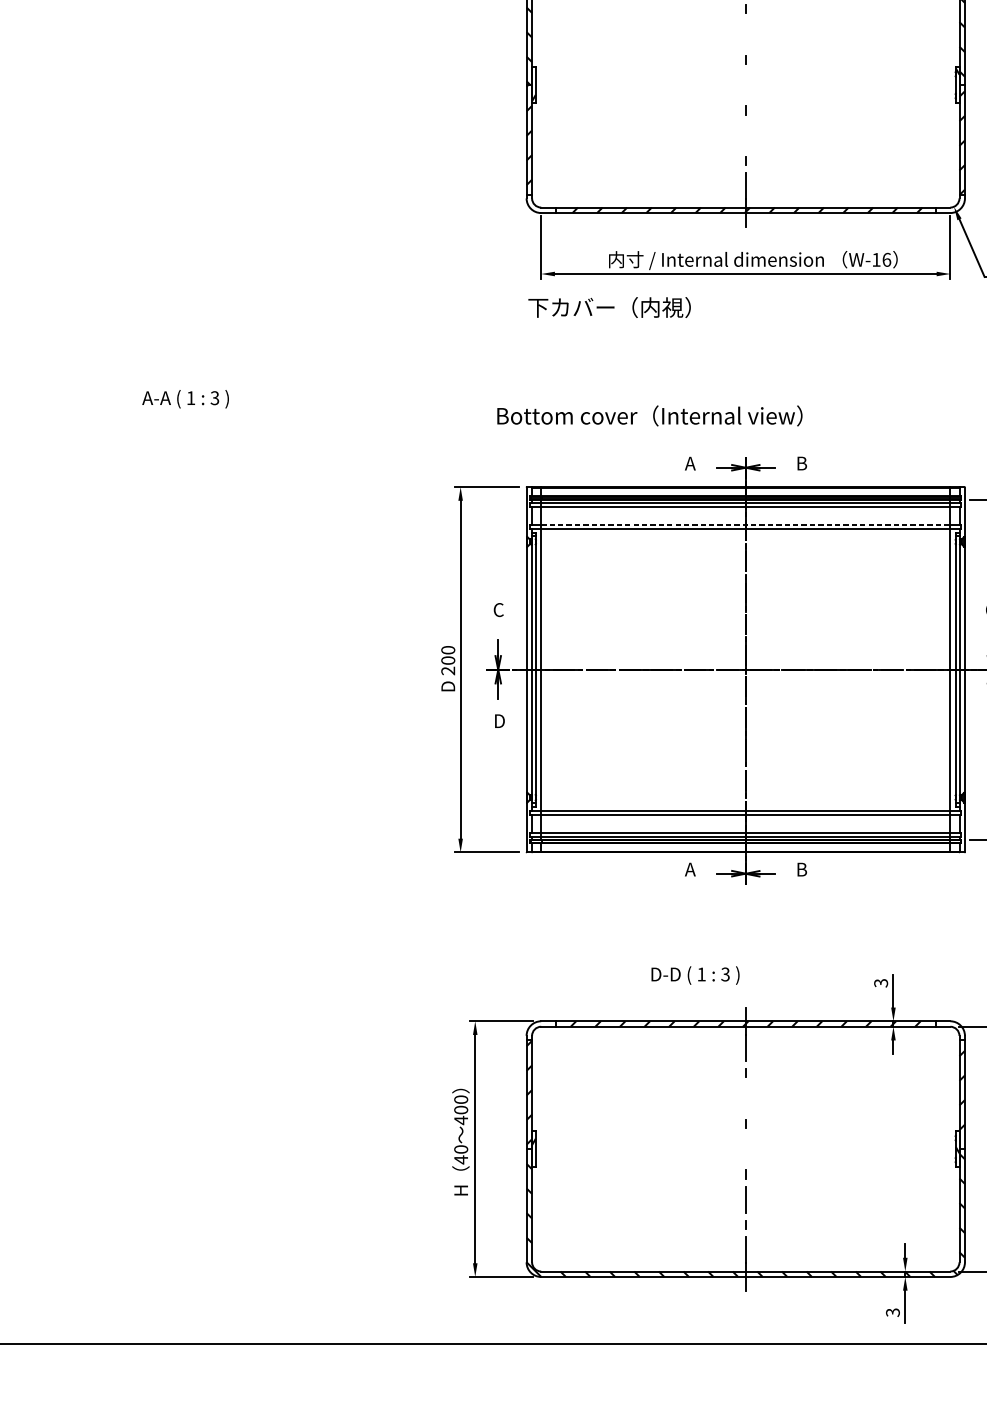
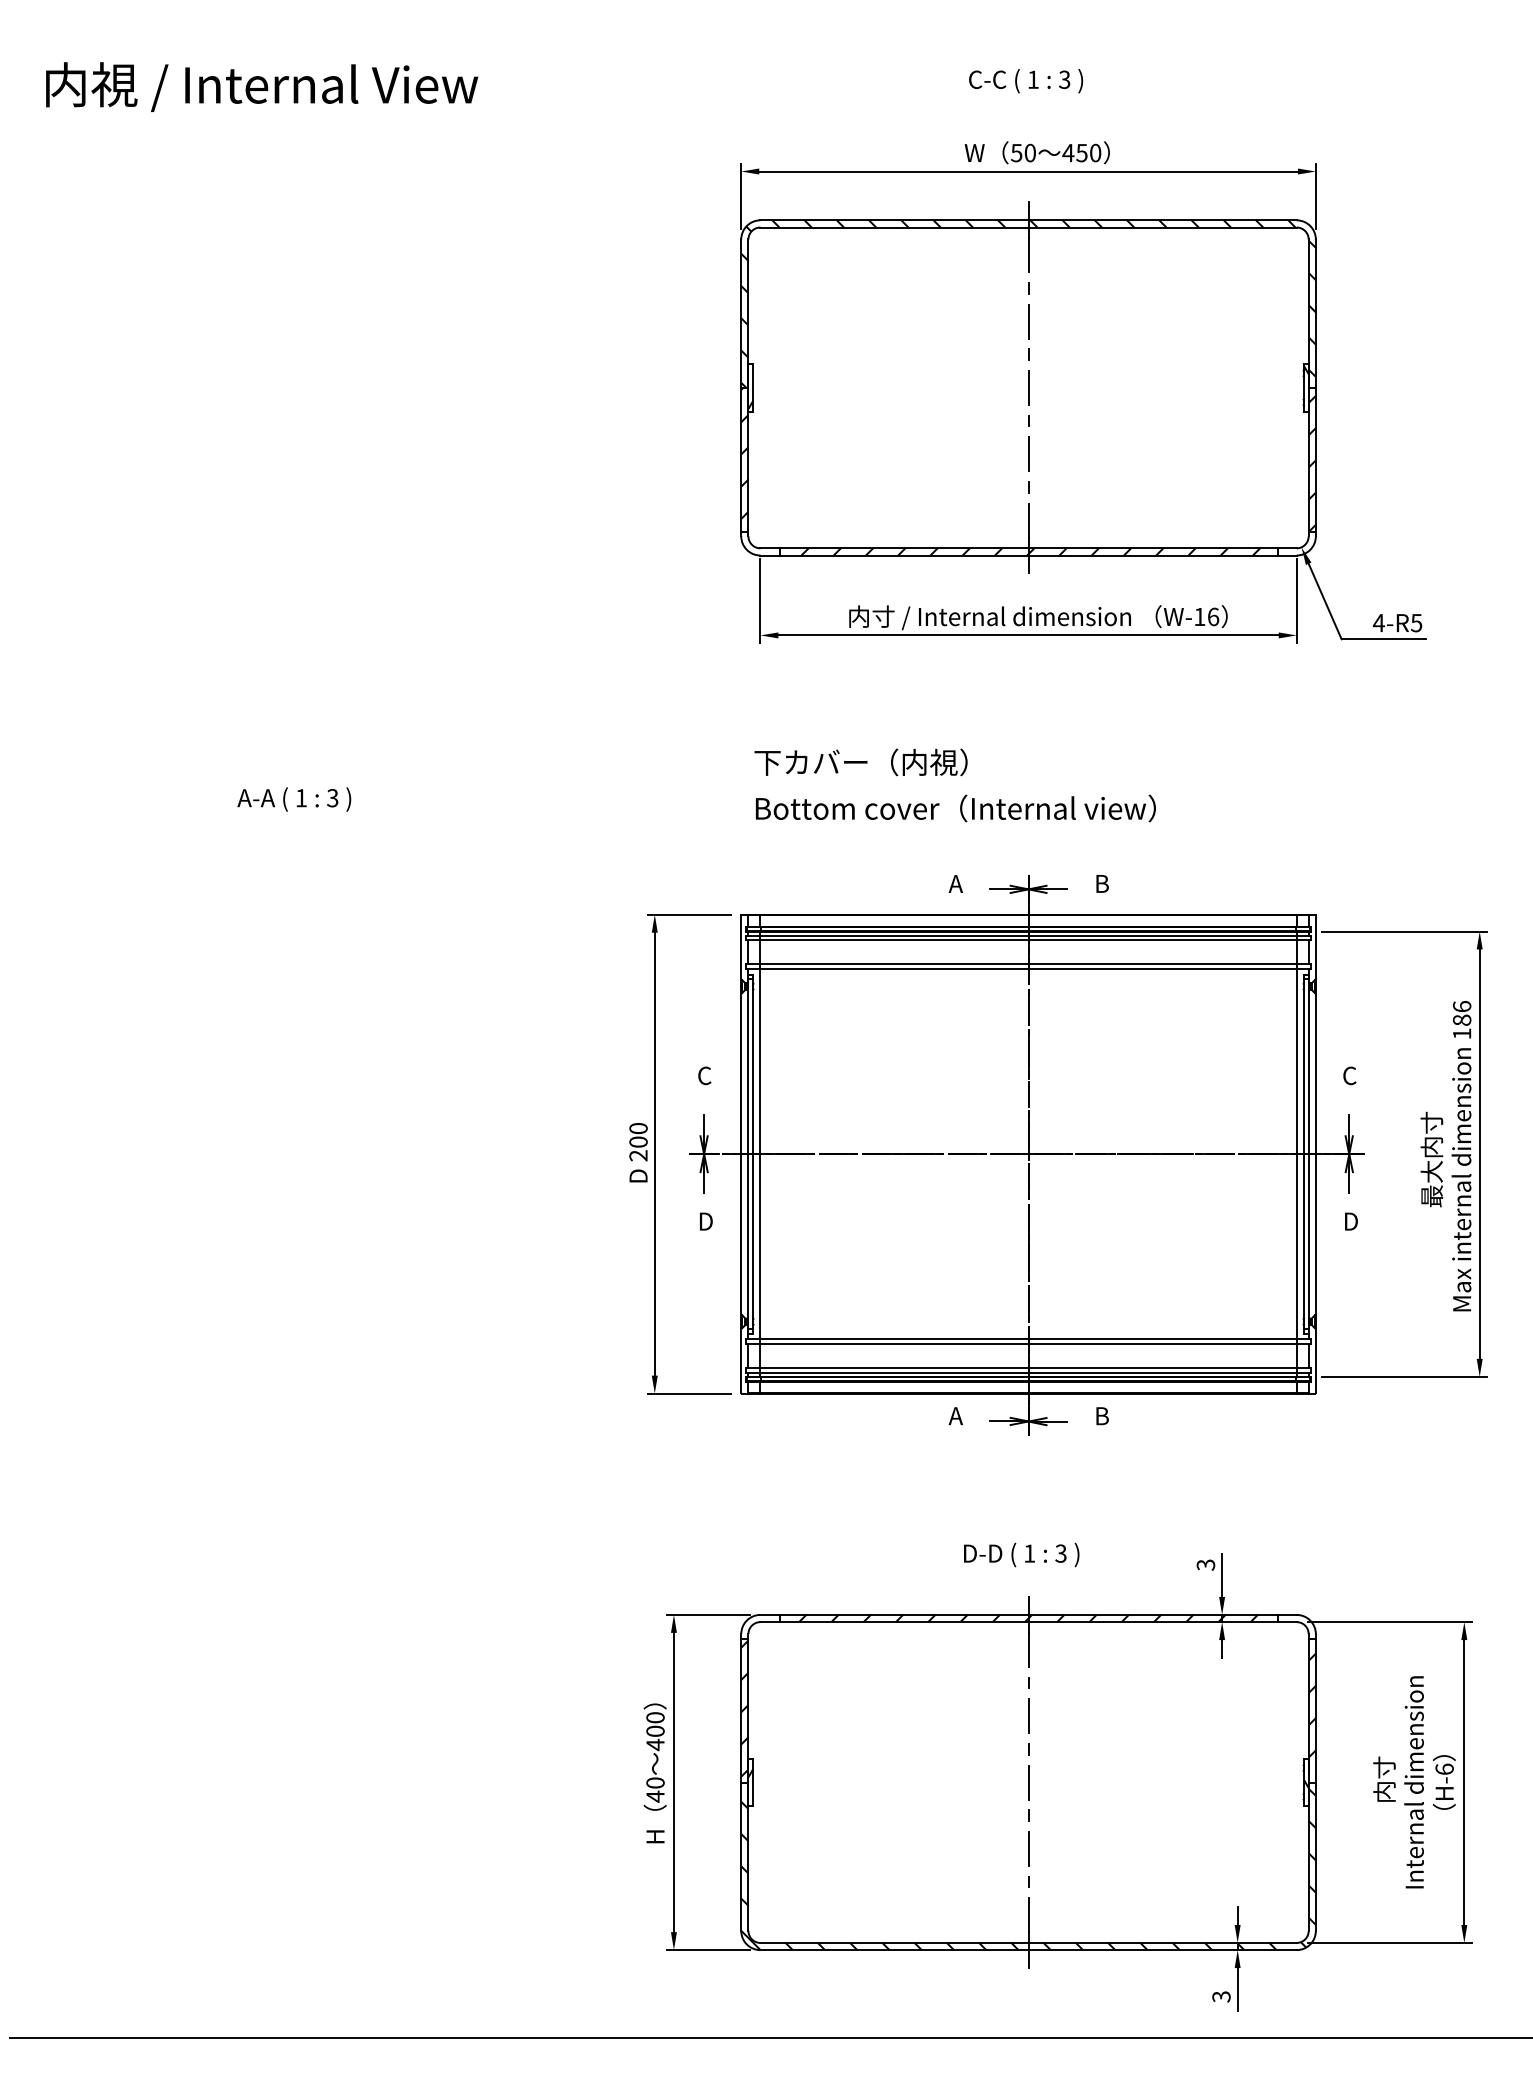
line: (745, 34) -> (1028, 321), added
line: (745, 84) -> (1028, 387), added
line: (745, 135) -> (1028, 454), added
text: (609, 307) -> (860, 762), moved
text: (649, 415) -> (955, 808), moved
line: (746, 525) -> (1029, 964), dashed -> solid
text: (695, 975) -> (1021, 1554), moved
line: (745, 1098) -> (1028, 1716), added
line: (745, 1149) -> (1028, 1782), added

